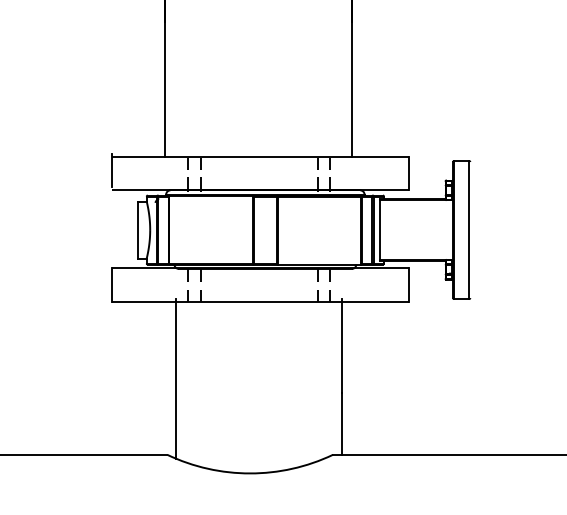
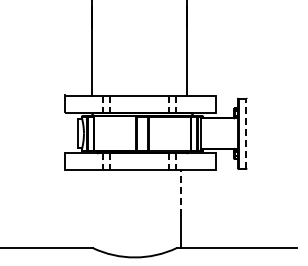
line: (469, 229) -> (246, 133), solid -> dashed
line: (341, 345) -> (181, 192), solid -> dashed
line: (176, 377) -> (97, 208), removed

